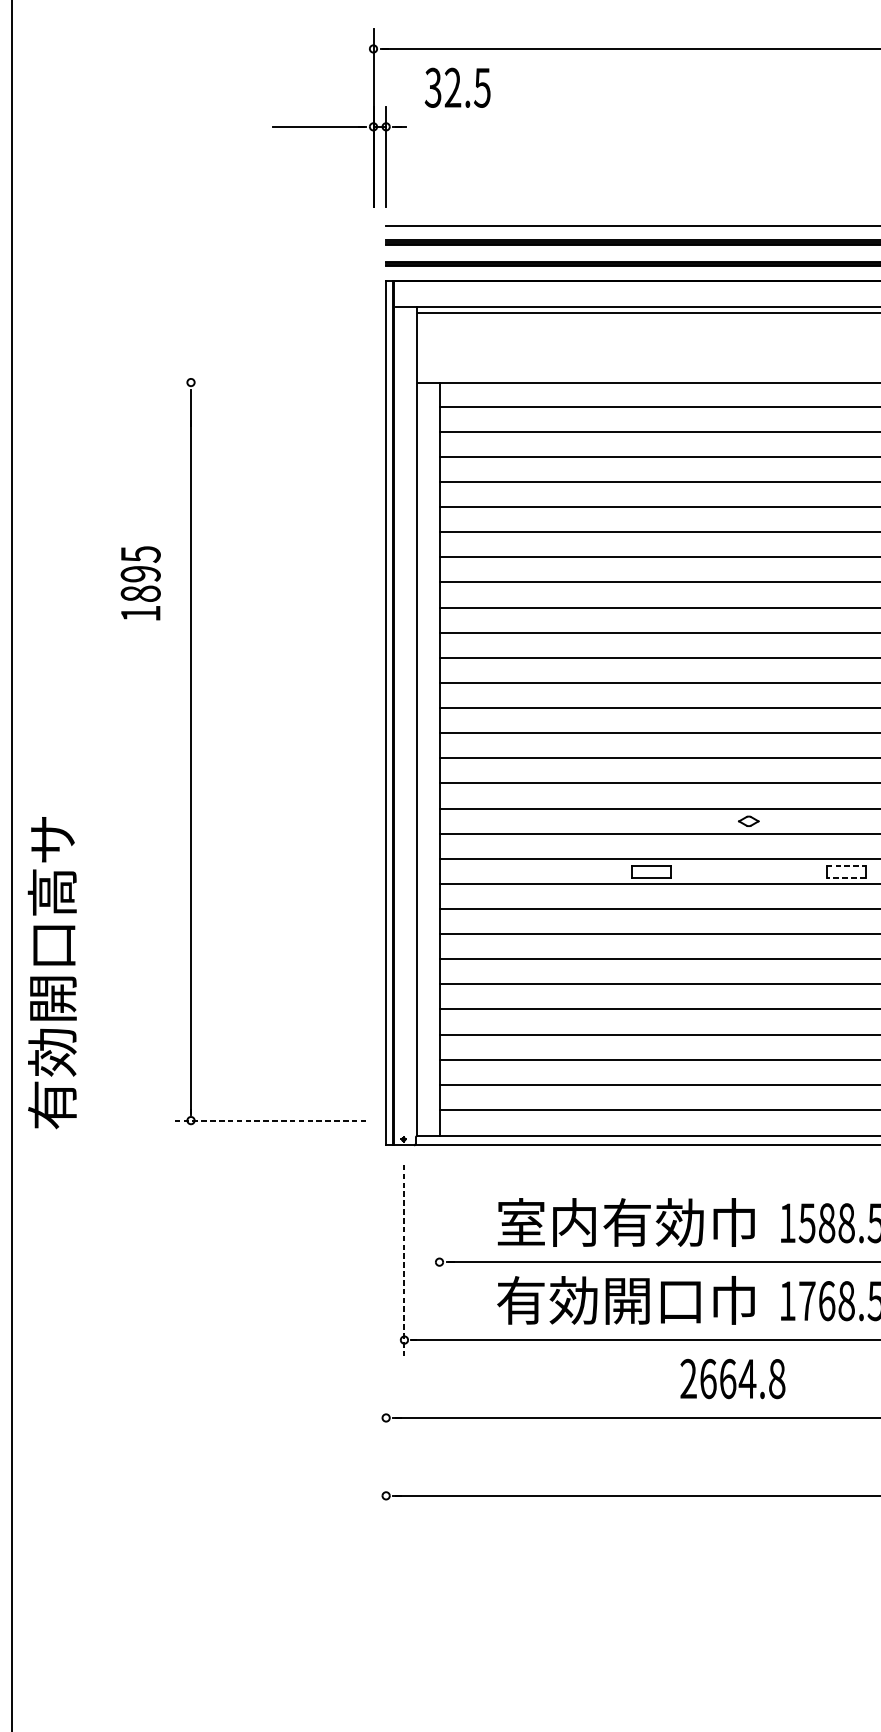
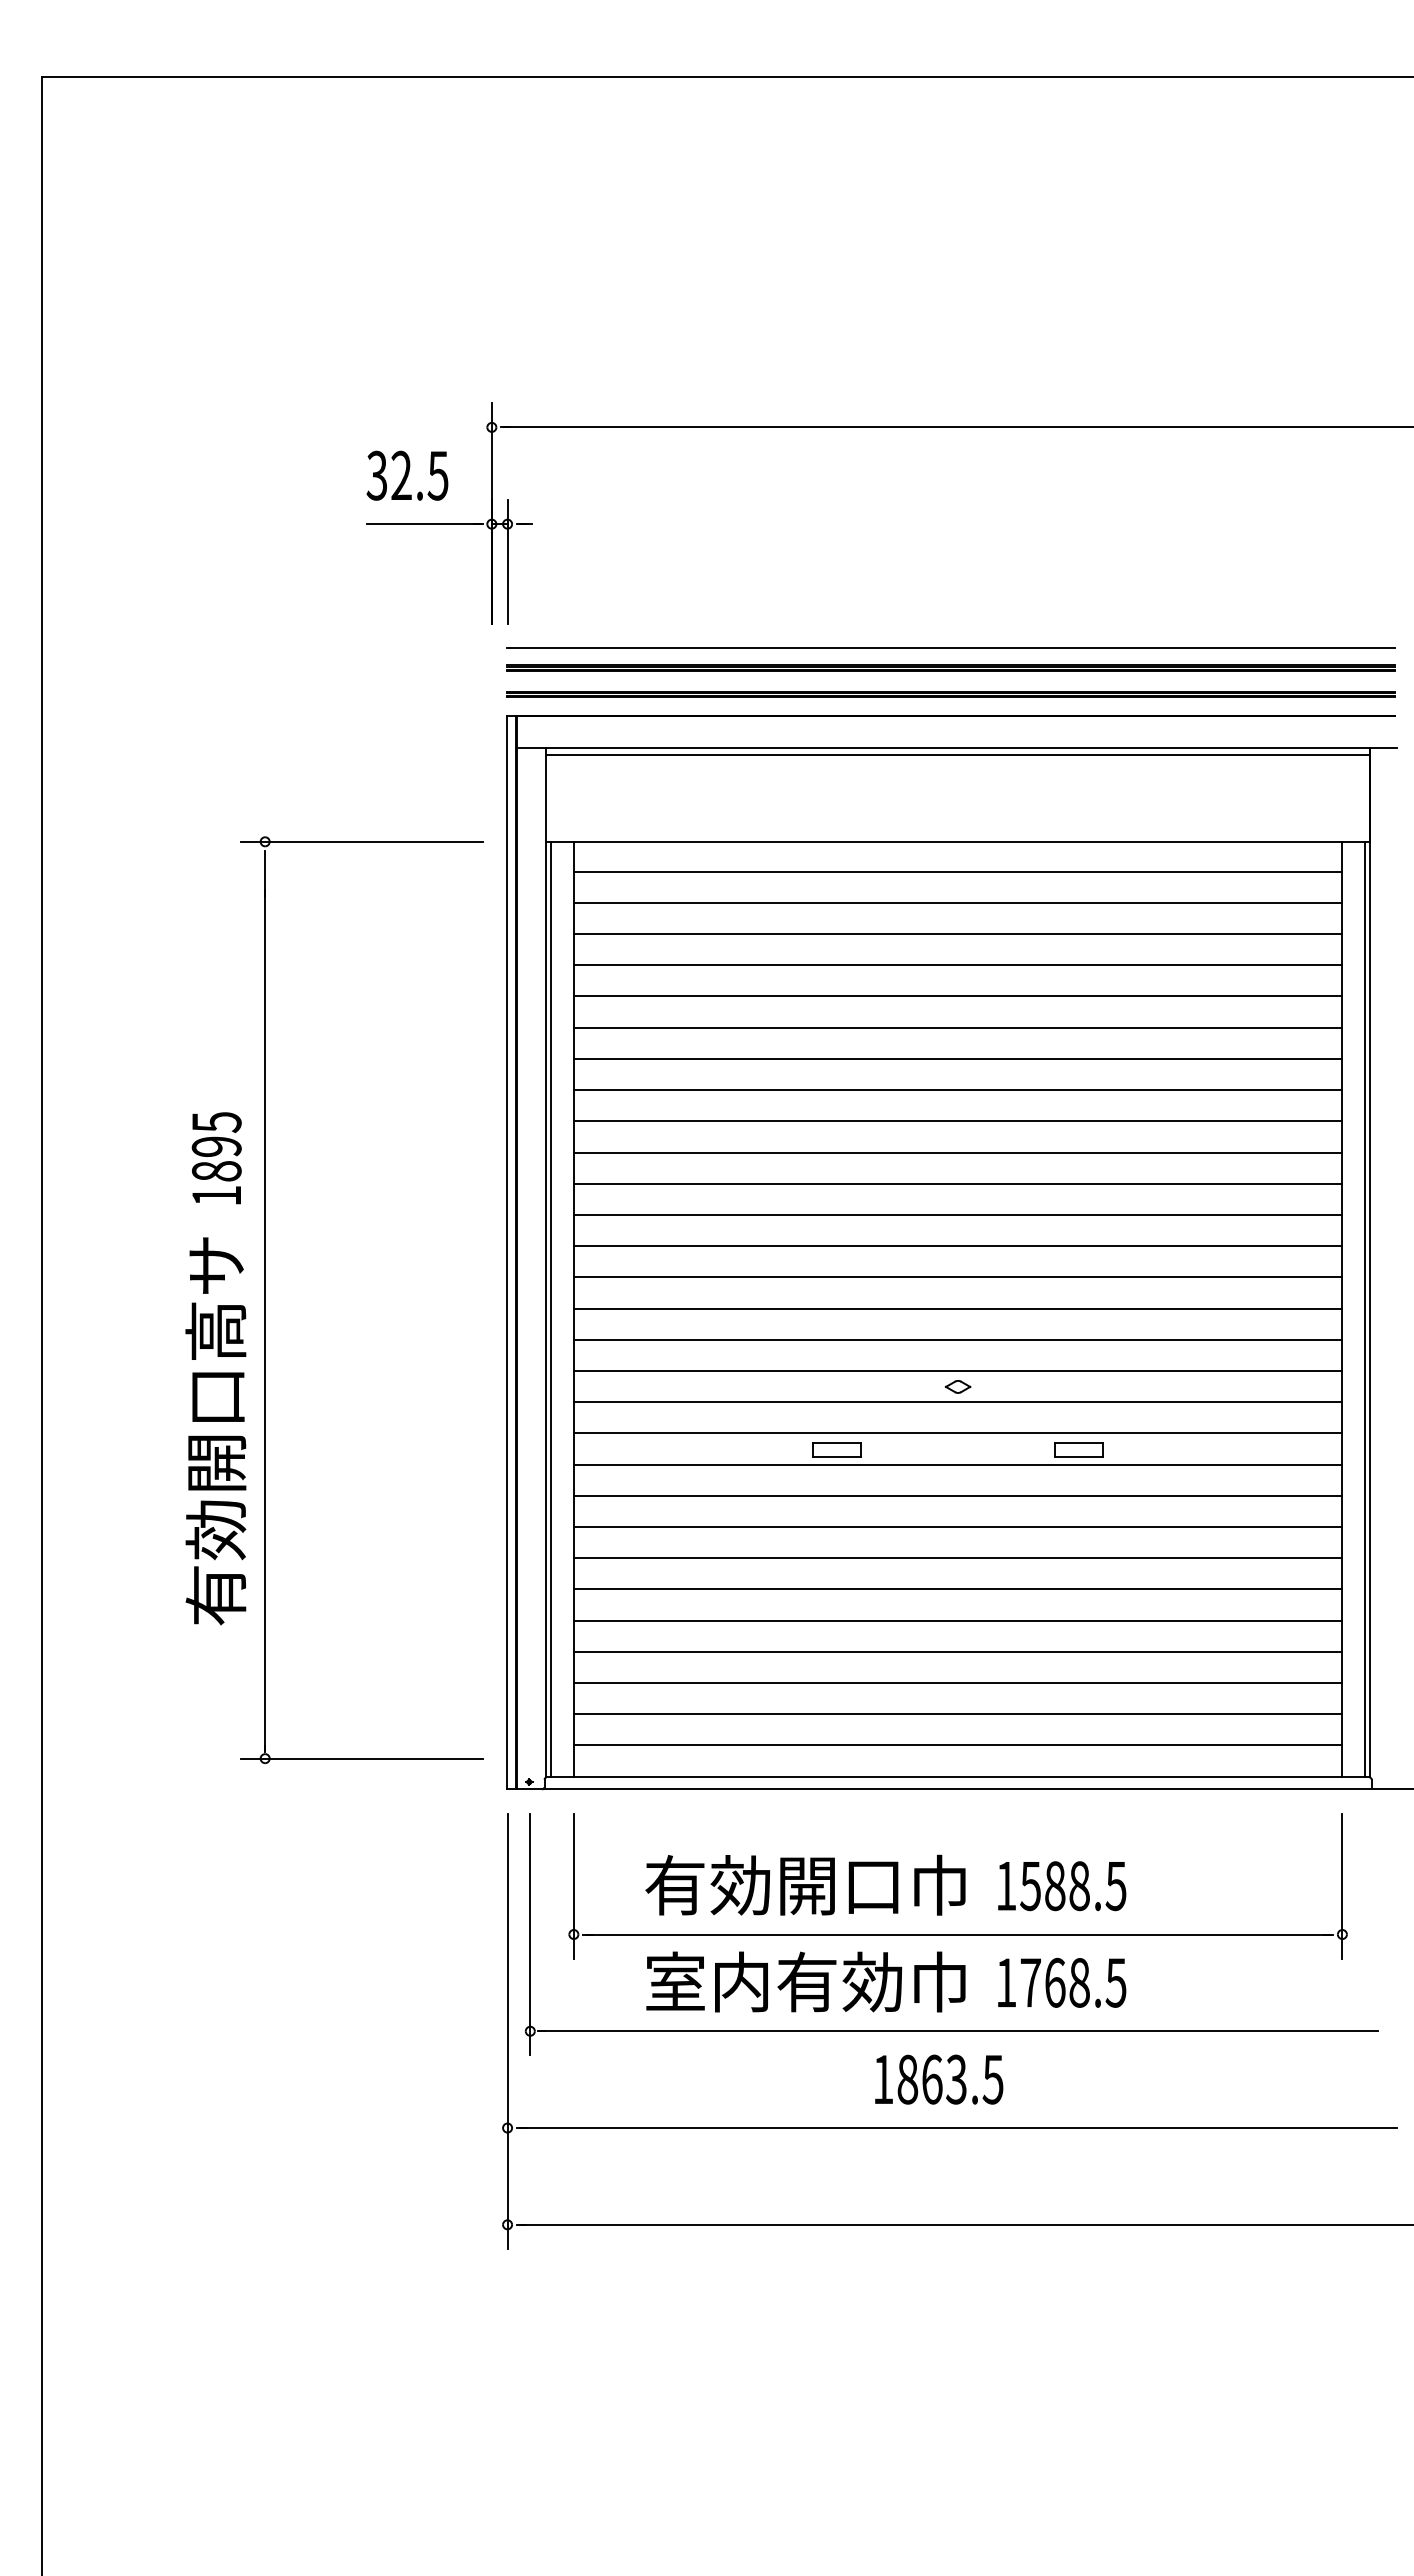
text: (457, 87) -> (407, 475), moved
line: (268, 382) -> (361, 841), added
text: (140, 583) -> (216, 1158), moved
line: (421, 759) -> (551, 1309), added
line: (846, 866) -> (1079, 1442), dashed -> solid
line: (845, 878) -> (1078, 1457), dashed -> solid
text: (52, 973) -> (215, 1431), moved
line: (268, 1120) -> (361, 1758), dashed -> solid
text: (600, 1221) -> (773, 1884), 室内有効巾 -> 有効開口巾
line: (439, 1222) -> (573, 1885), added
line: (404, 1262) -> (530, 1934), dashed -> solid
text: (600, 1299) -> (773, 1981), 有効開口巾 -> 室内有効巾
line: (386, 1340) -> (507, 2031), added
text: (733, 1378) -> (938, 2079), 2664.8 -> 1863.5

